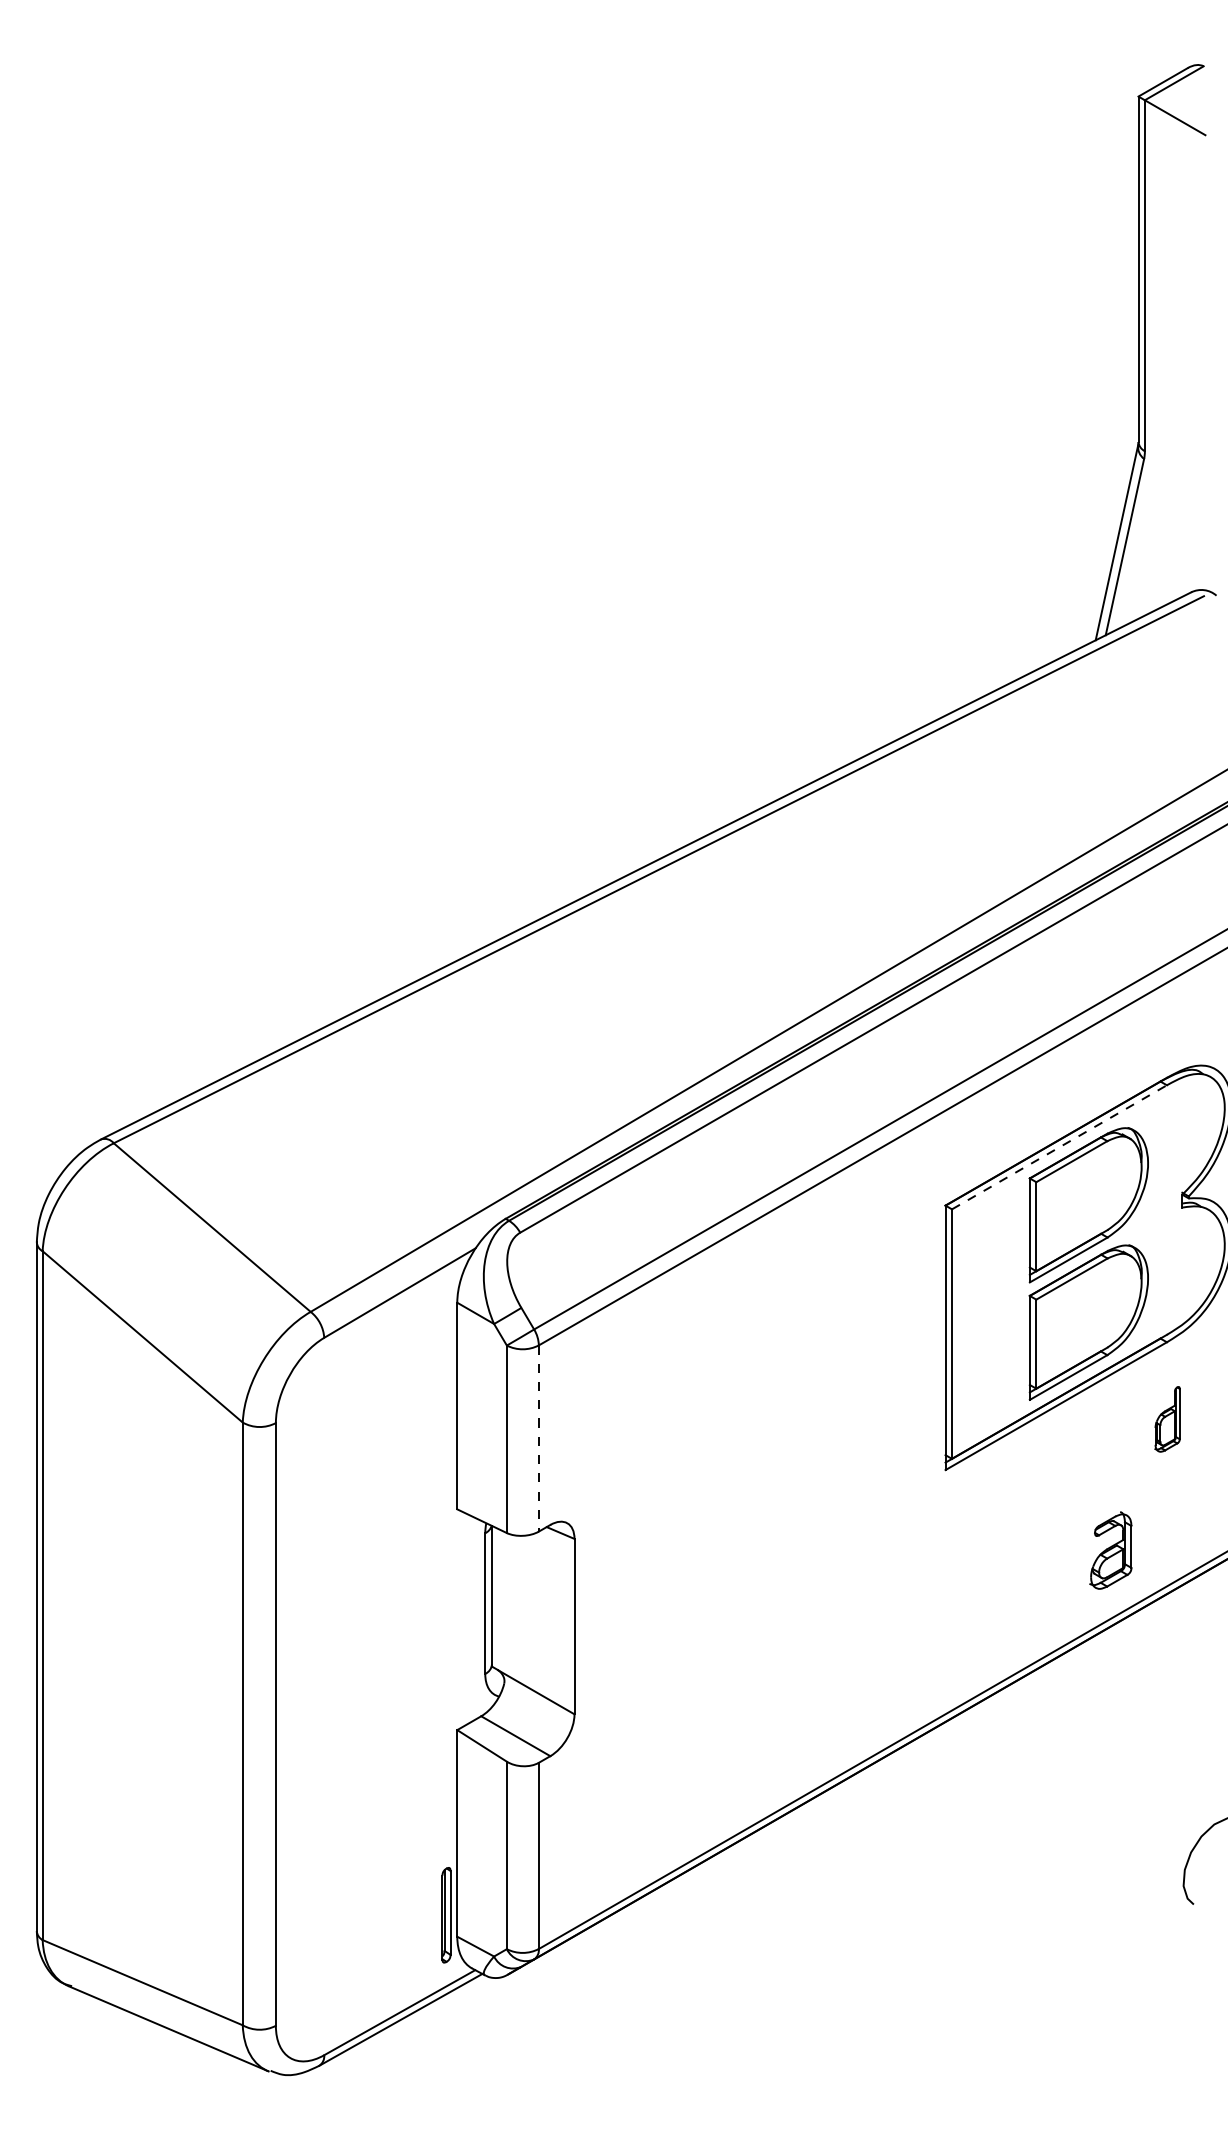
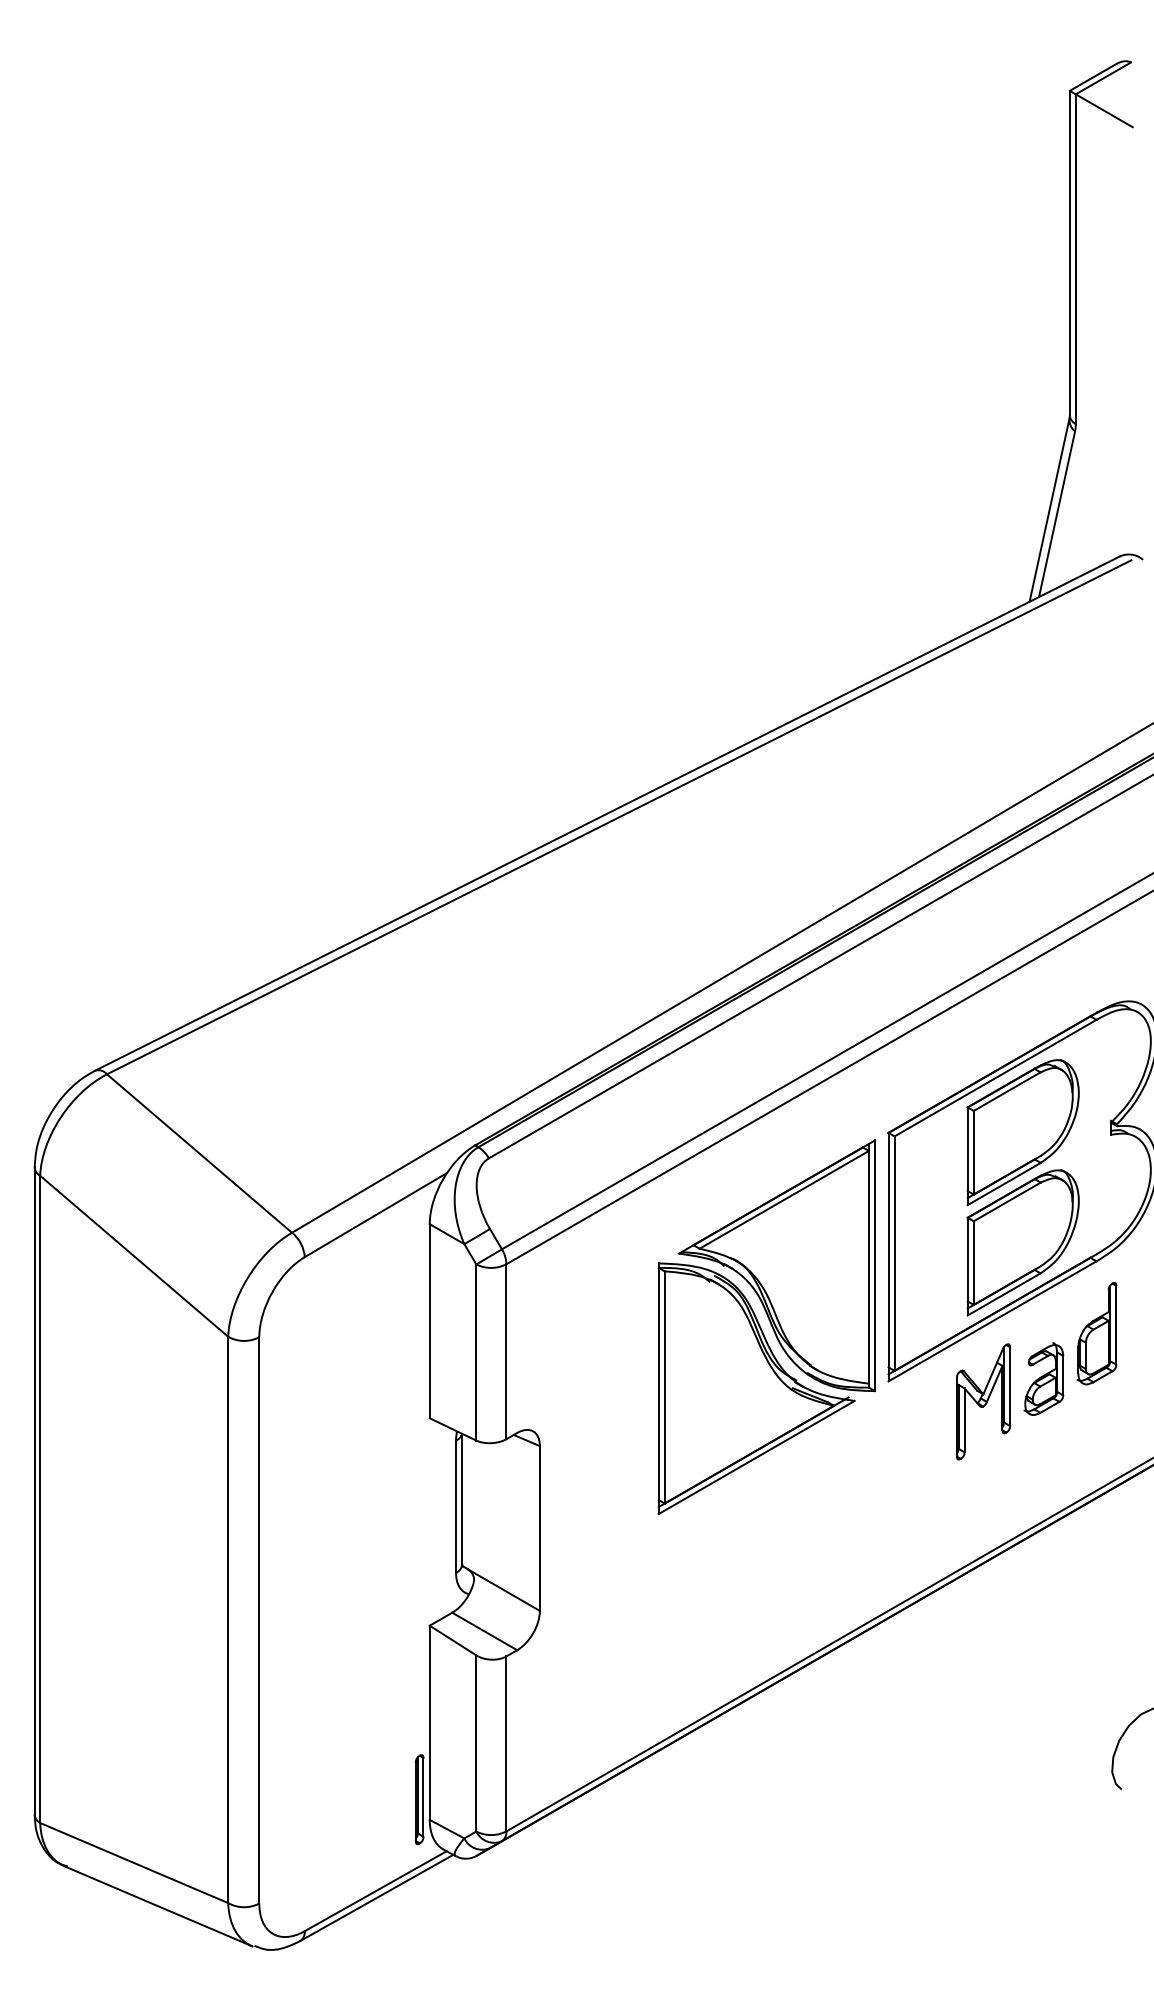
line: (1059, 1147) -> (995, 1078), dashed -> solid
part: (815, 1412) -> (766, 1327), added
part: (1166, 1419) -> (1096, 1333), size x1.67
line: (538, 1439) -> (506, 1352), dashed -> solid
part: (1046, 1491) -> (983, 1401), added
part: (1110, 1549) -> (1043, 1378), moved

